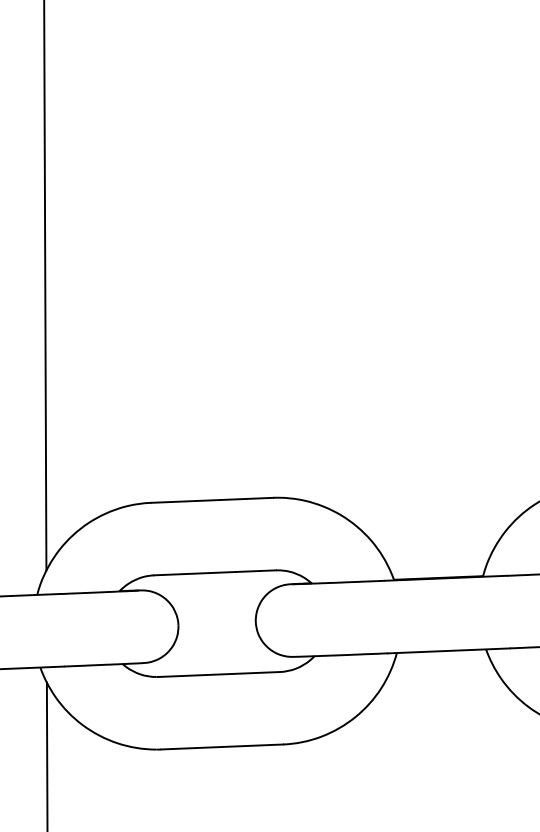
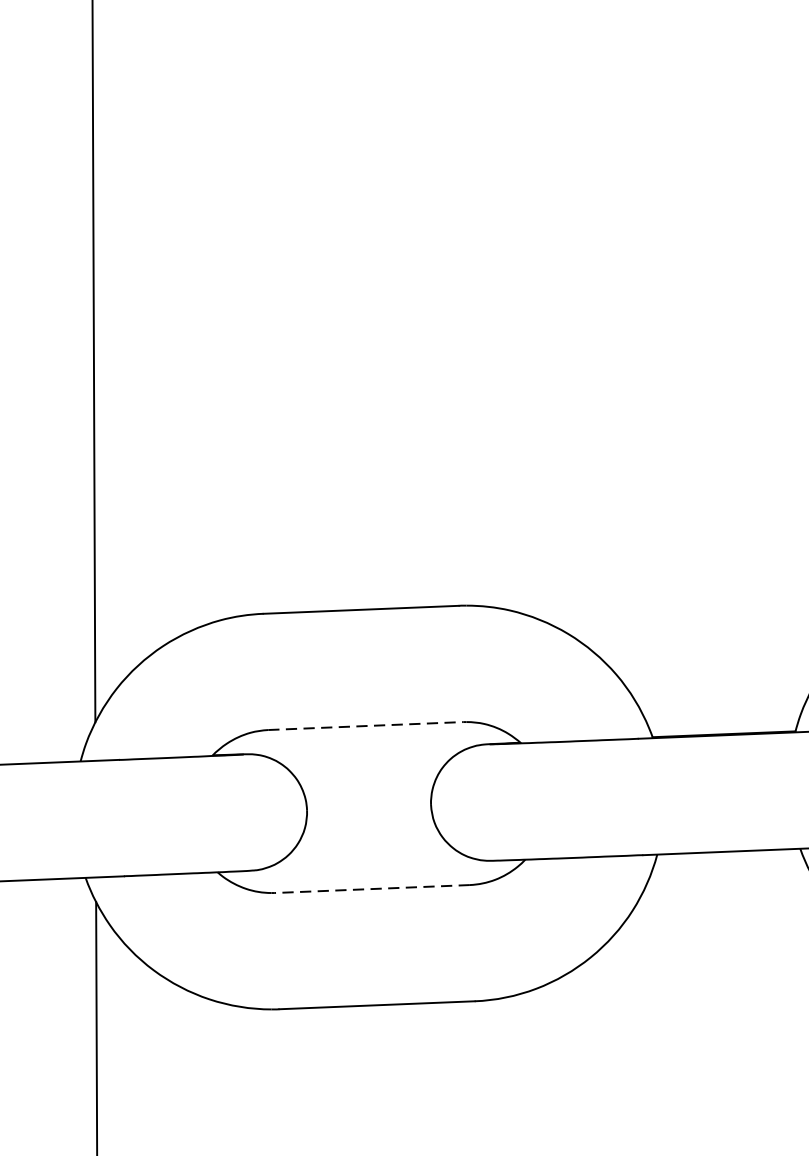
line: (215, 572) -> (366, 725), solid -> dashed
line: (219, 674) -> (372, 889), solid -> dashed

